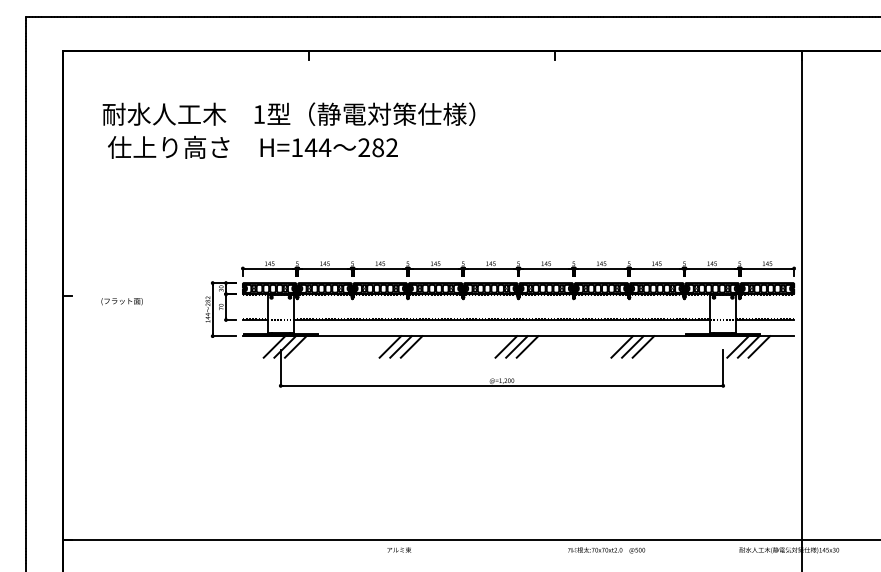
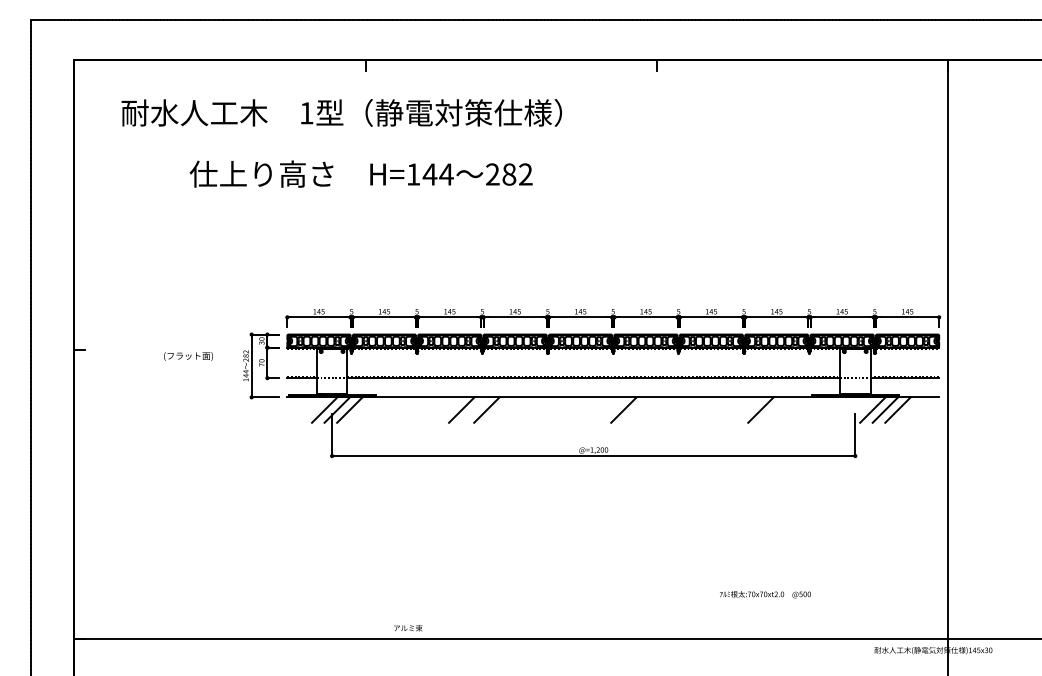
text: (288, 113) -> (341, 112), moved
text: (252, 146) -> (360, 173), moved
text: (122, 301) -> (188, 356), moved
line: (401, 346) -> (474, 409), removed
line: (506, 346) -> (598, 409), removed
line: (517, 346) -> (611, 409), removed
line: (621, 346) -> (735, 409), removed
line: (632, 346) -> (748, 409), removed
text: (399, 550) -> (408, 628), moved
text: (606, 550) -> (765, 594), moved

